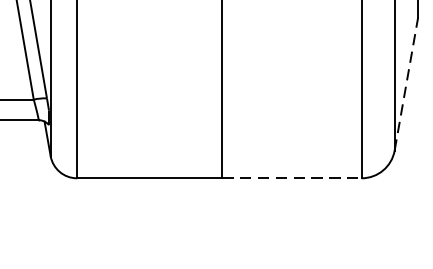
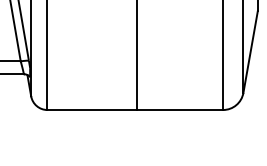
line: (406, 85) -> (250, 52), dashed -> solid
line: (292, 179) -> (180, 110), dashed -> solid

